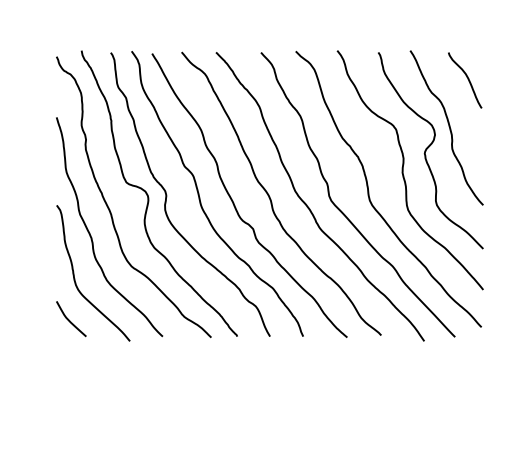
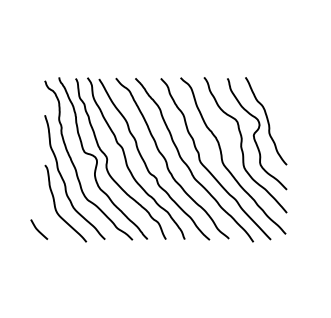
curve: (466, 79) -> (277, 93), removed
curve: (69, 318) -> (38, 229), moved

